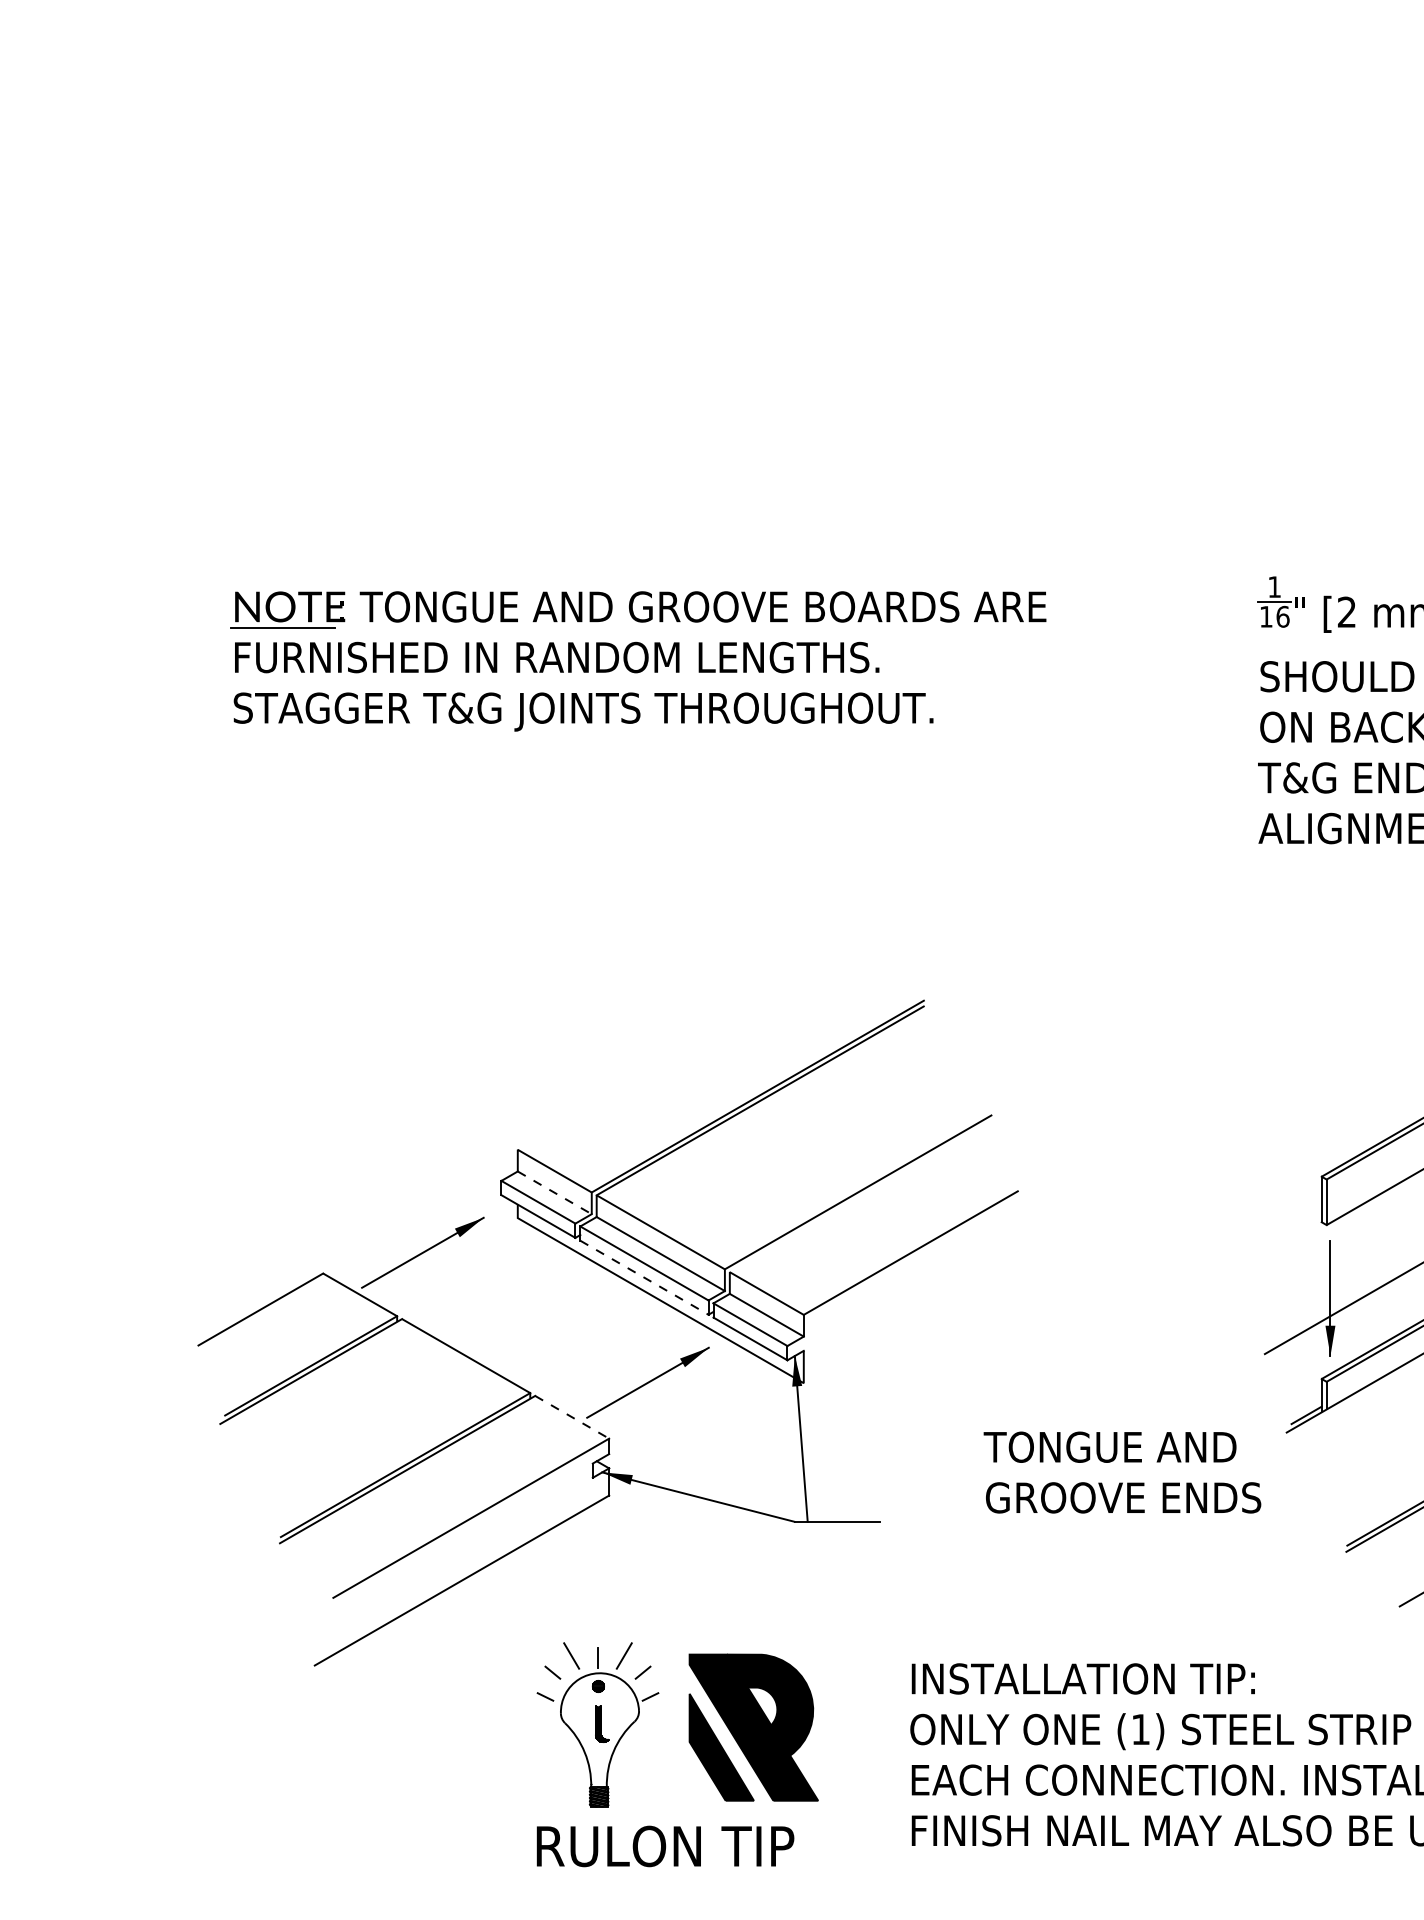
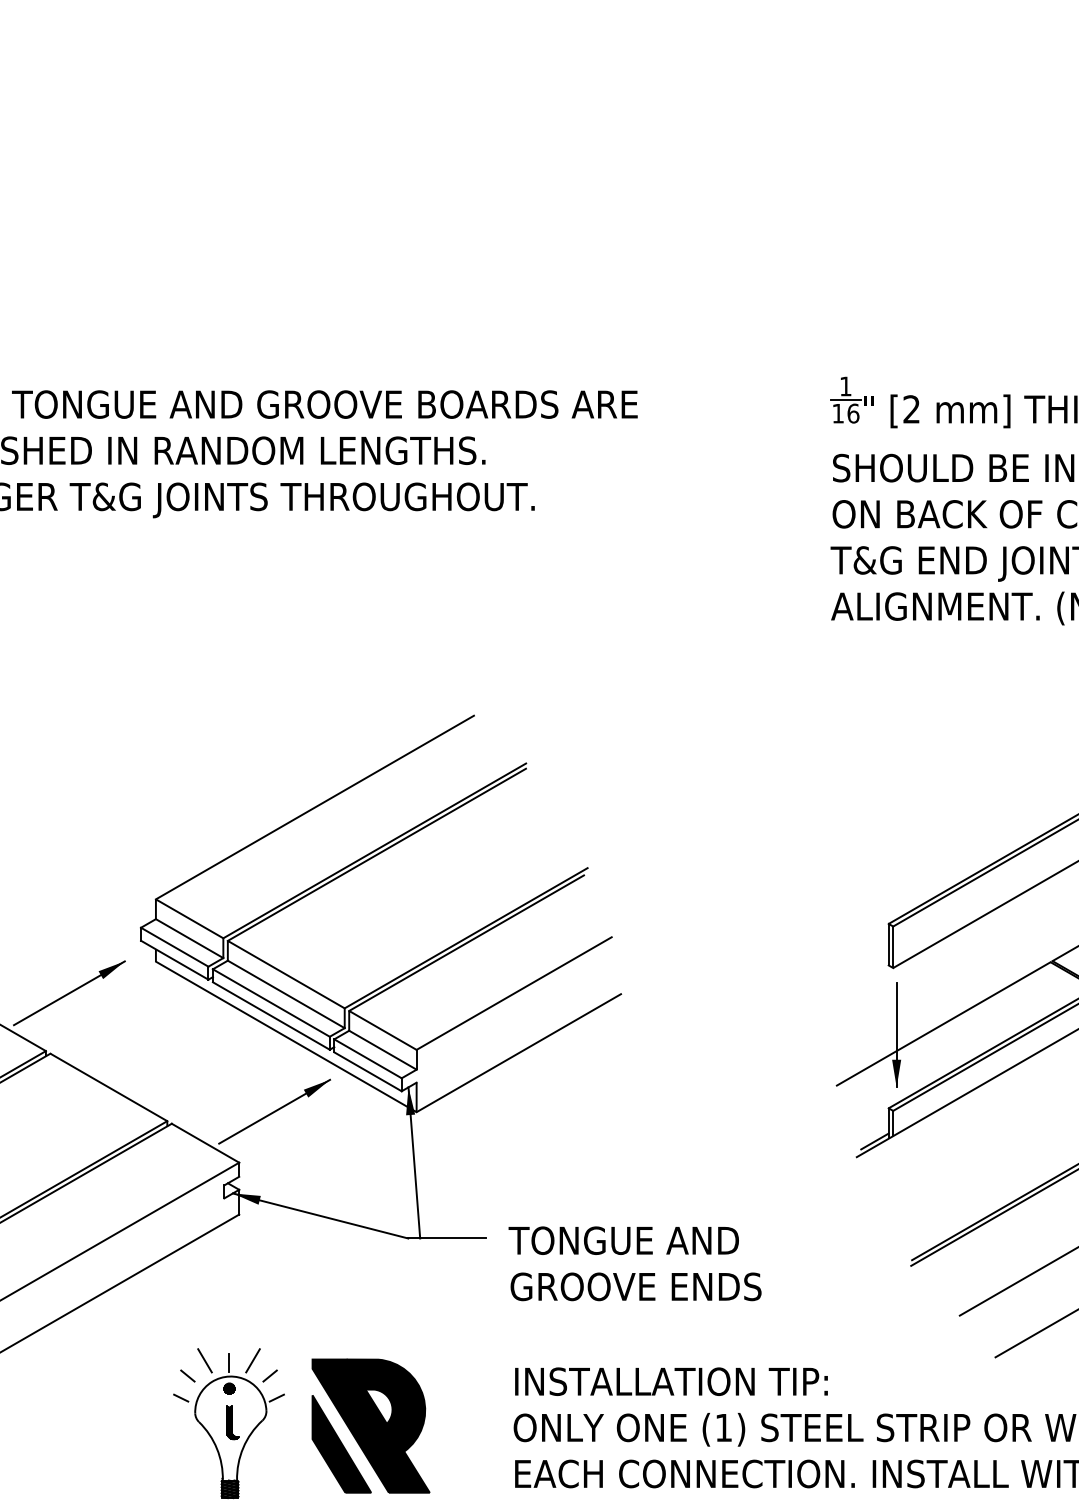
line: (691, 1048) -> (314, 807), added
line: (554, 1192) -> (189, 938), dashed -> solid
line: (858, 1197) -> (466, 942), added
line: (644, 1277) -> (271, 1015), dashed -> solid
line: (915, 1318) -> (518, 1053), added
line: (572, 1417) -> (205, 1143), dashed -> solid
text: (1122, 1472) -> (635, 1263), moved

